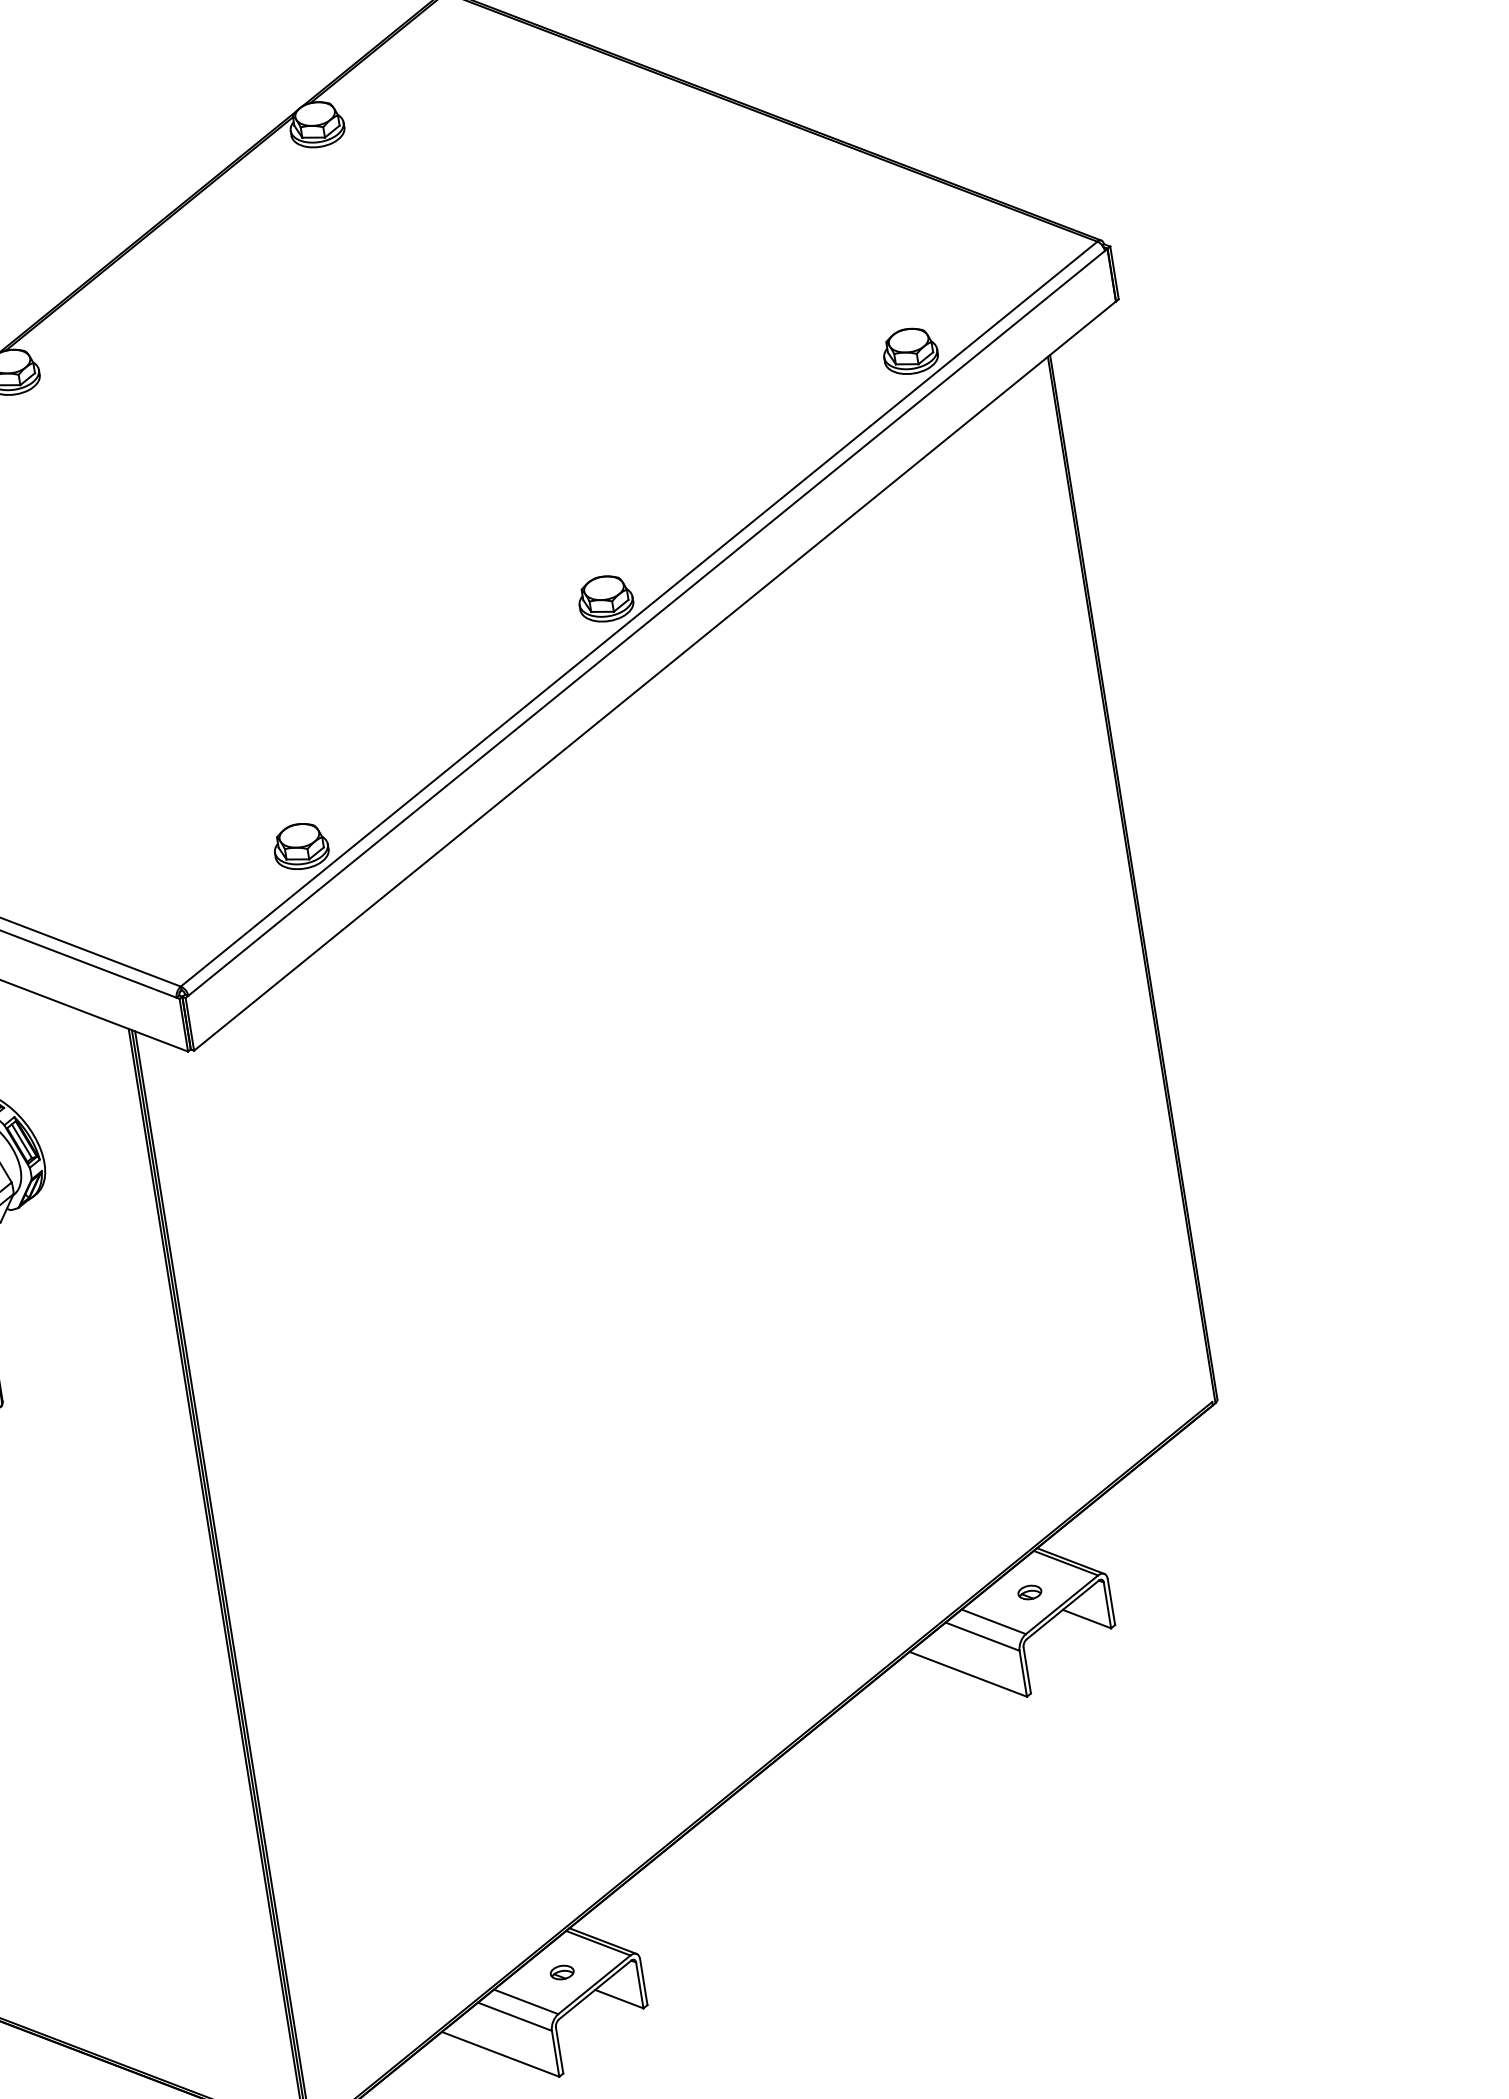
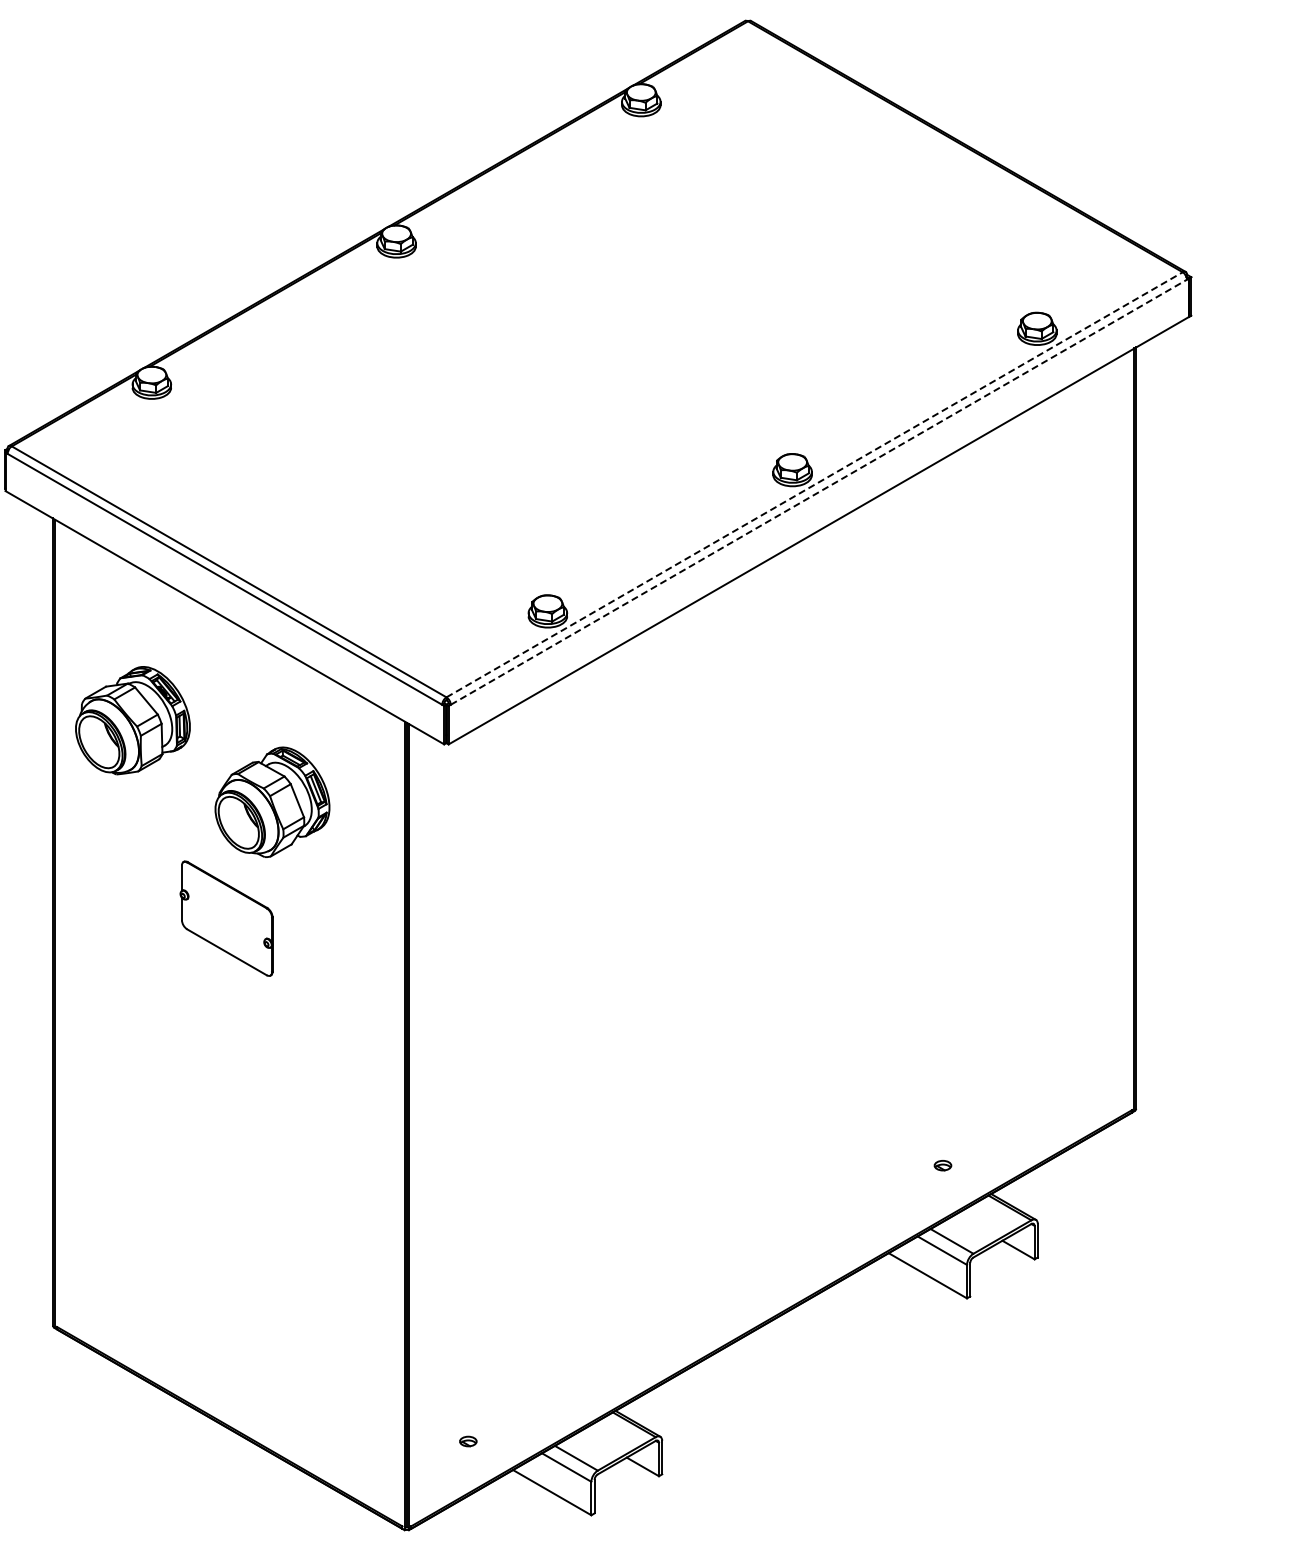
line: (640, 613) -> (815, 484), solid -> dashed
line: (647, 623) -> (819, 492), solid -> dashed
part: (1029, 1592) -> (942, 1165), moved
part: (562, 1972) -> (468, 1441), moved

